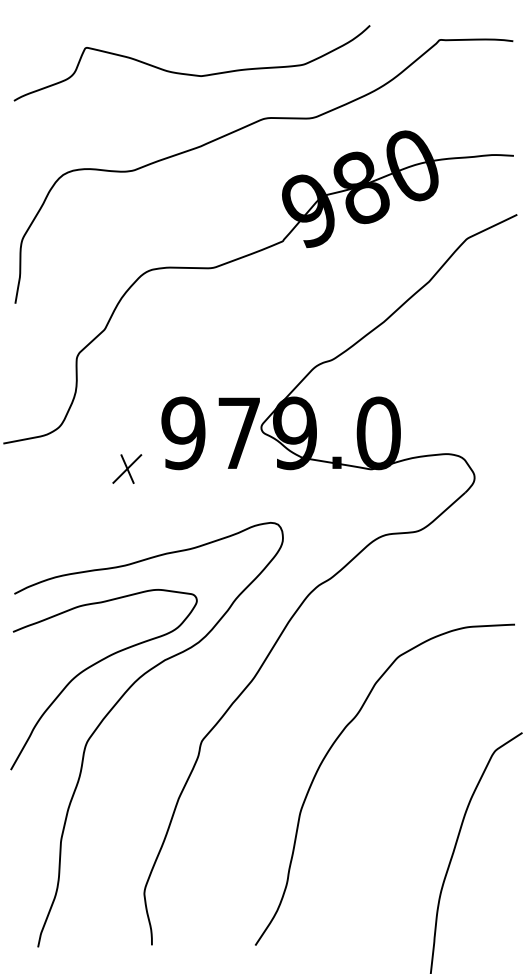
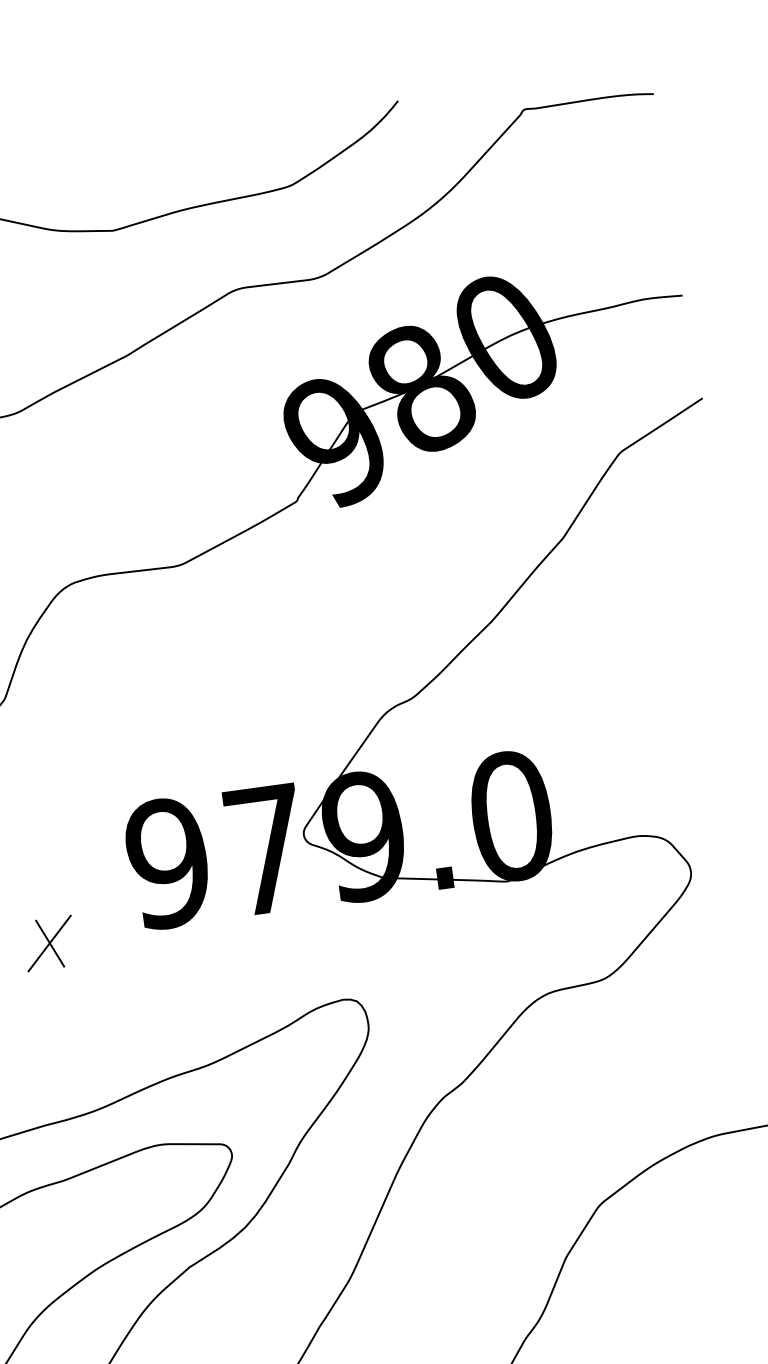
part: (127, 468) -> (49, 942), moved

